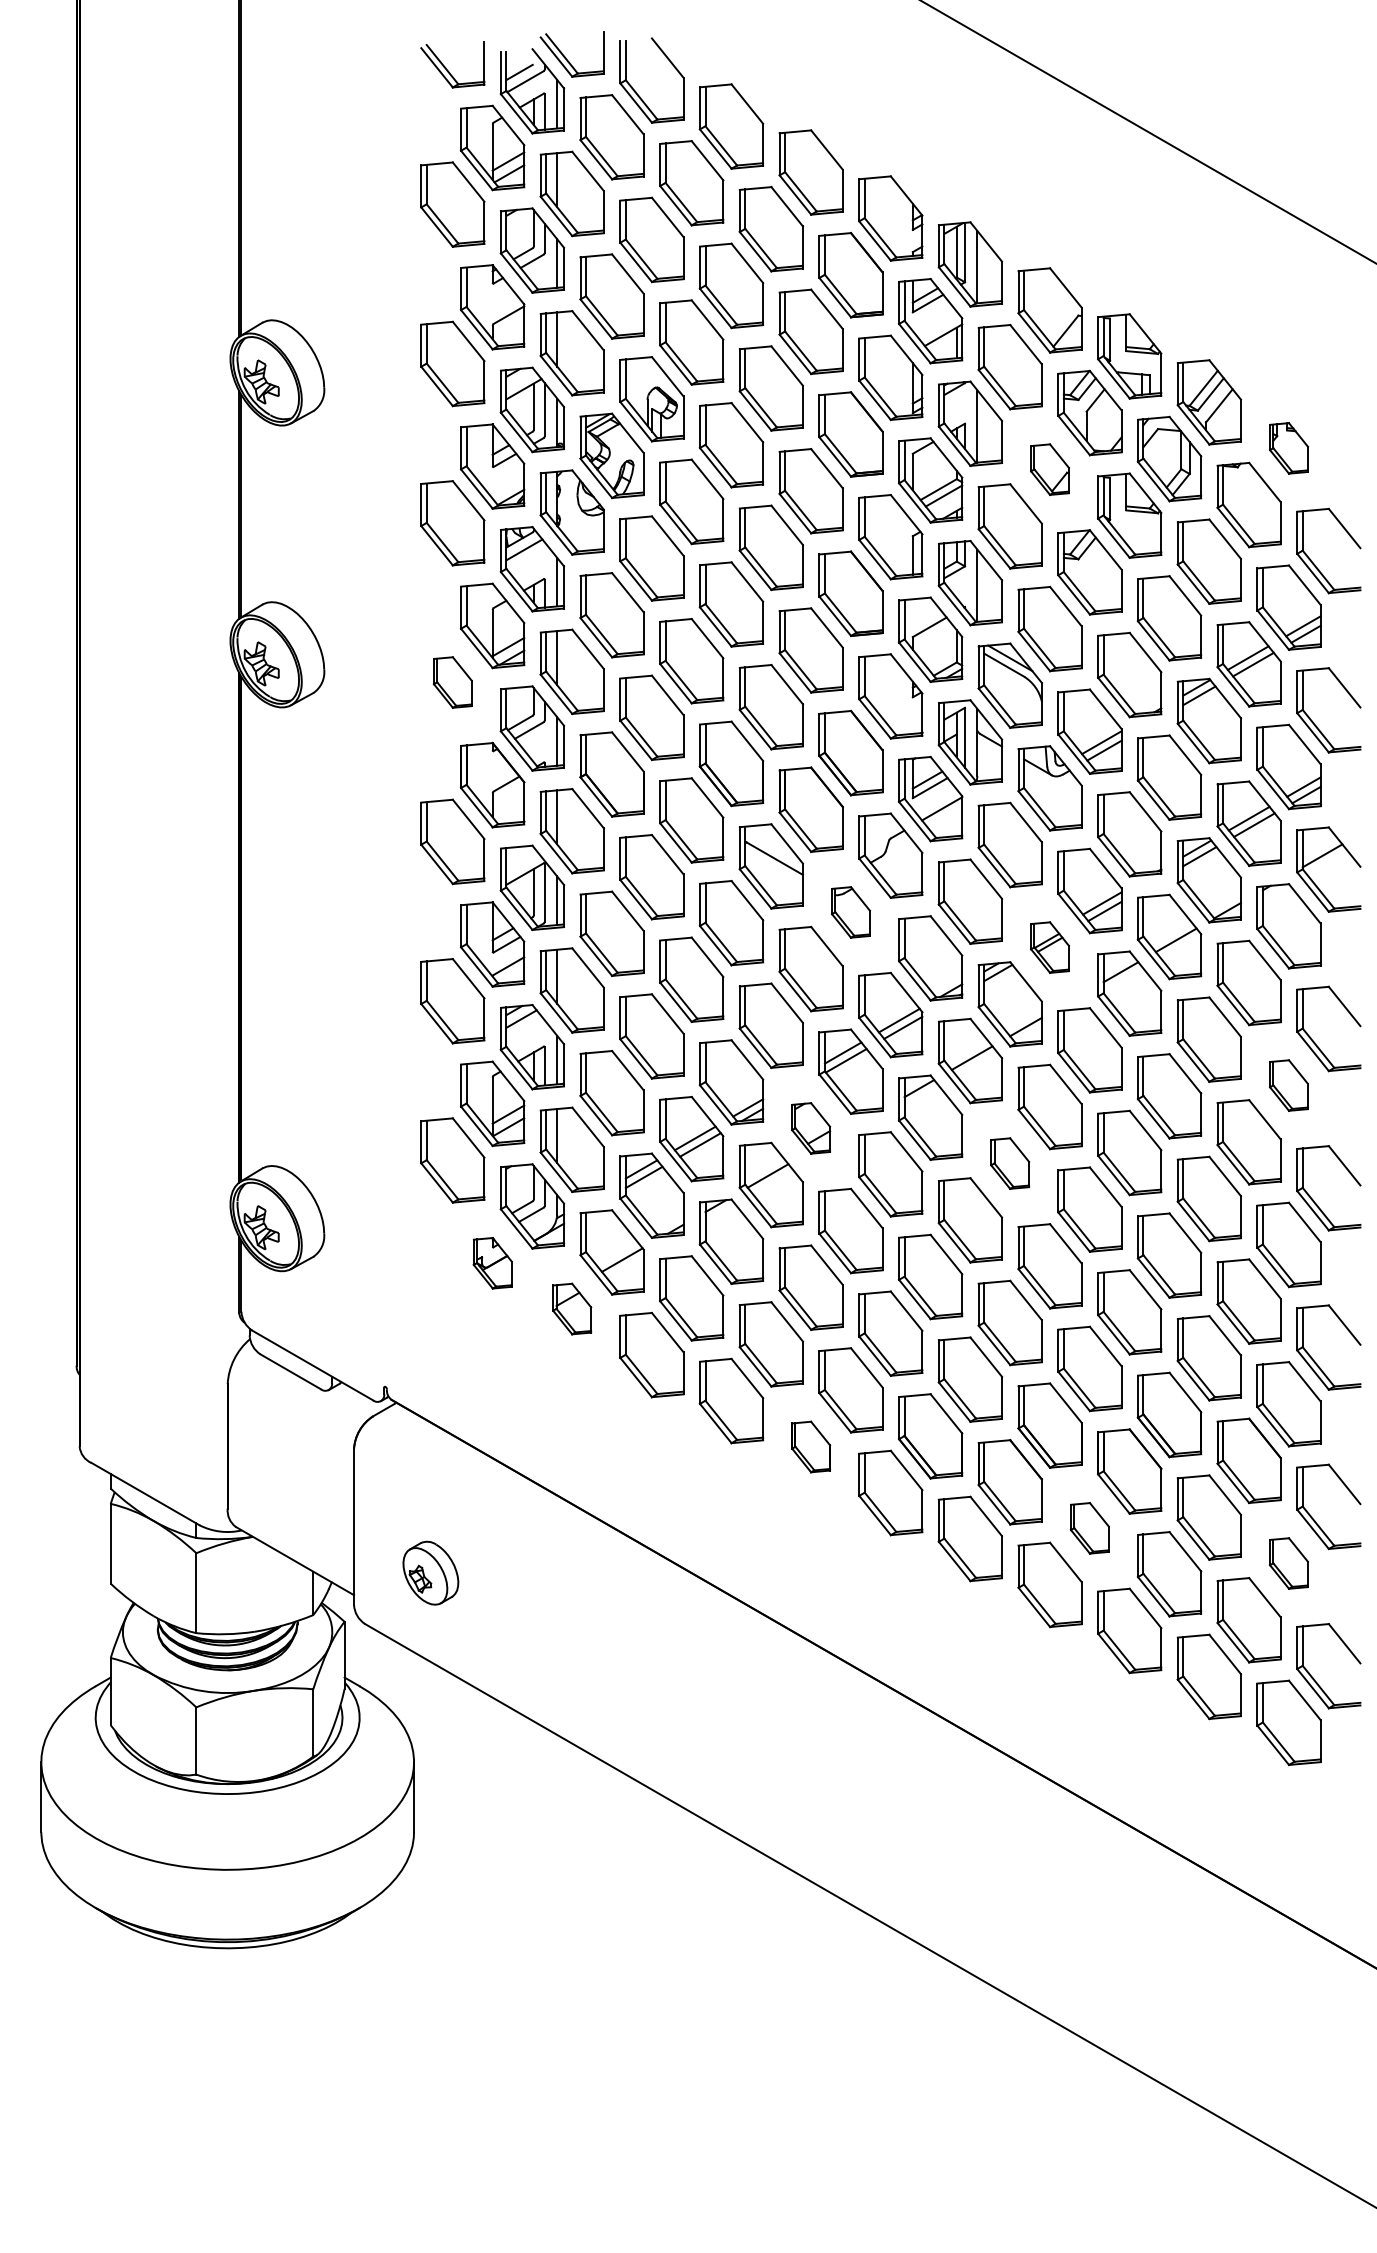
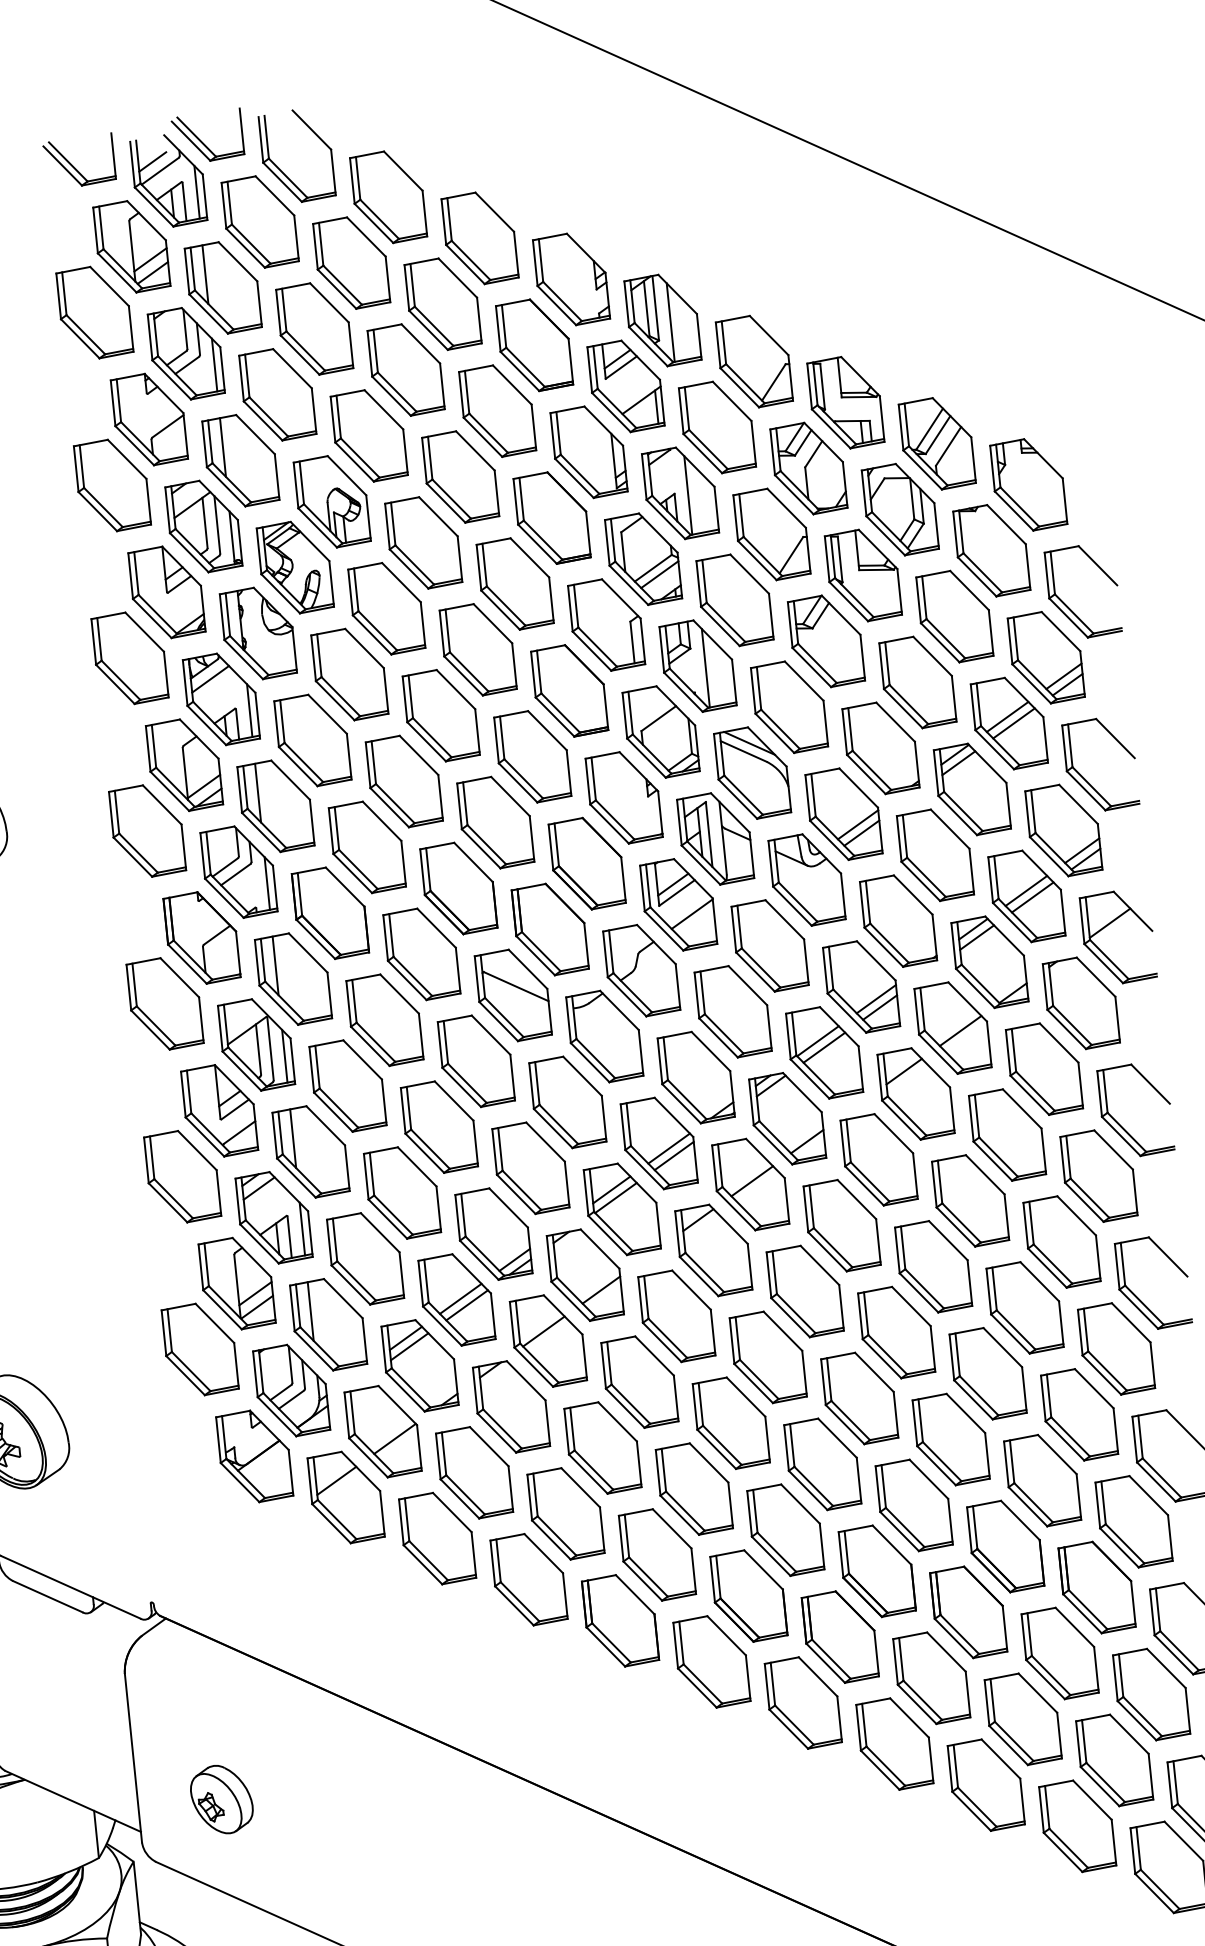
part: (1288, 448) -> (1028, 485), size x1.67
part: (1049, 469) -> (771, 534), size x1.67
part: (452, 682) -> (147, 831), size x1.67
part: (850, 912) -> (604, 1036), size x1.67
part: (1049, 947) -> (823, 1052), size x1.67
part: (1288, 1085) -> (1098, 1176), size x1.67
part: (810, 1128) -> (584, 1275), size x1.67
part: (1009, 1163) -> (804, 1291), size x1.67
part: (492, 1263) -> (254, 1456), size x1.67
part: (571, 1308) -> (345, 1496), size x1.67
part: (810, 1446) -> (619, 1620), size x1.67
part: (1089, 1528) -> (931, 1678), size x1.67
part: (1288, 1563) -> (1151, 1694), size x1.67

